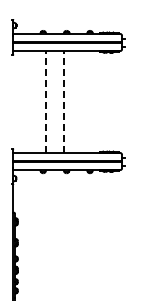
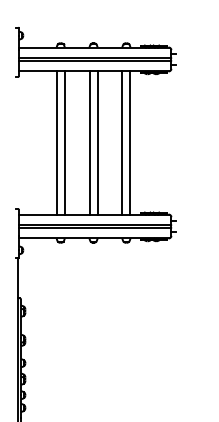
line: (46, 101) -> (65, 142), dashed -> solid
line: (63, 101) -> (89, 142), dashed -> solid
line: (40, 102) -> (56, 143), added
line: (69, 102) -> (97, 143), added
line: (87, 102) -> (122, 143), added
line: (92, 102) -> (129, 143), added

